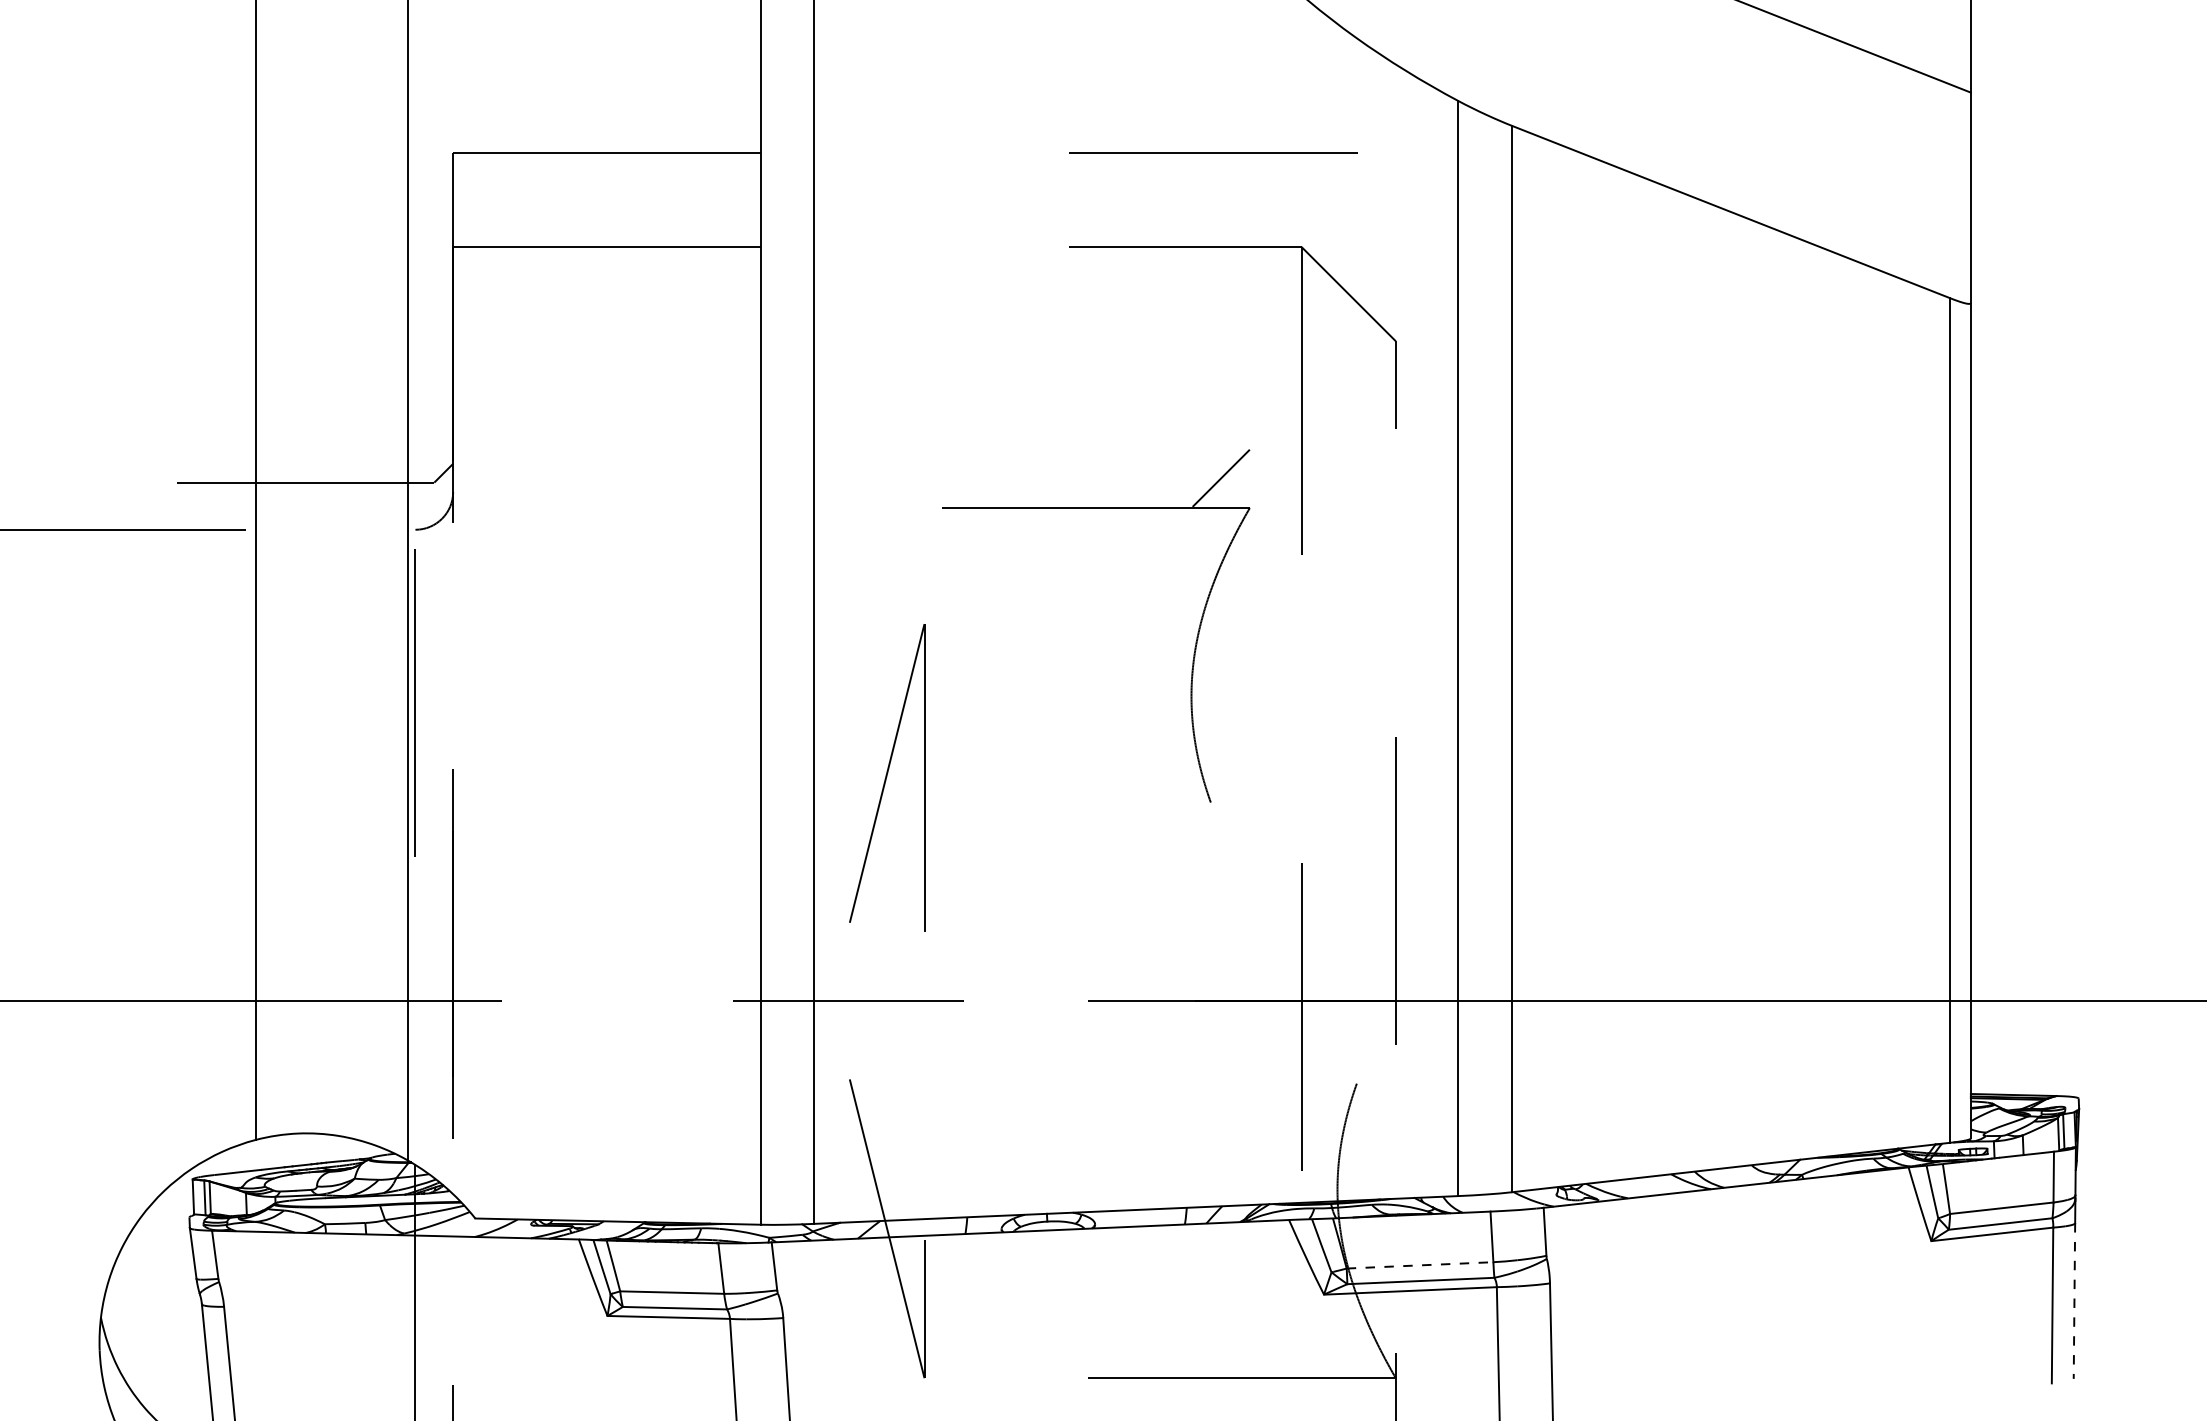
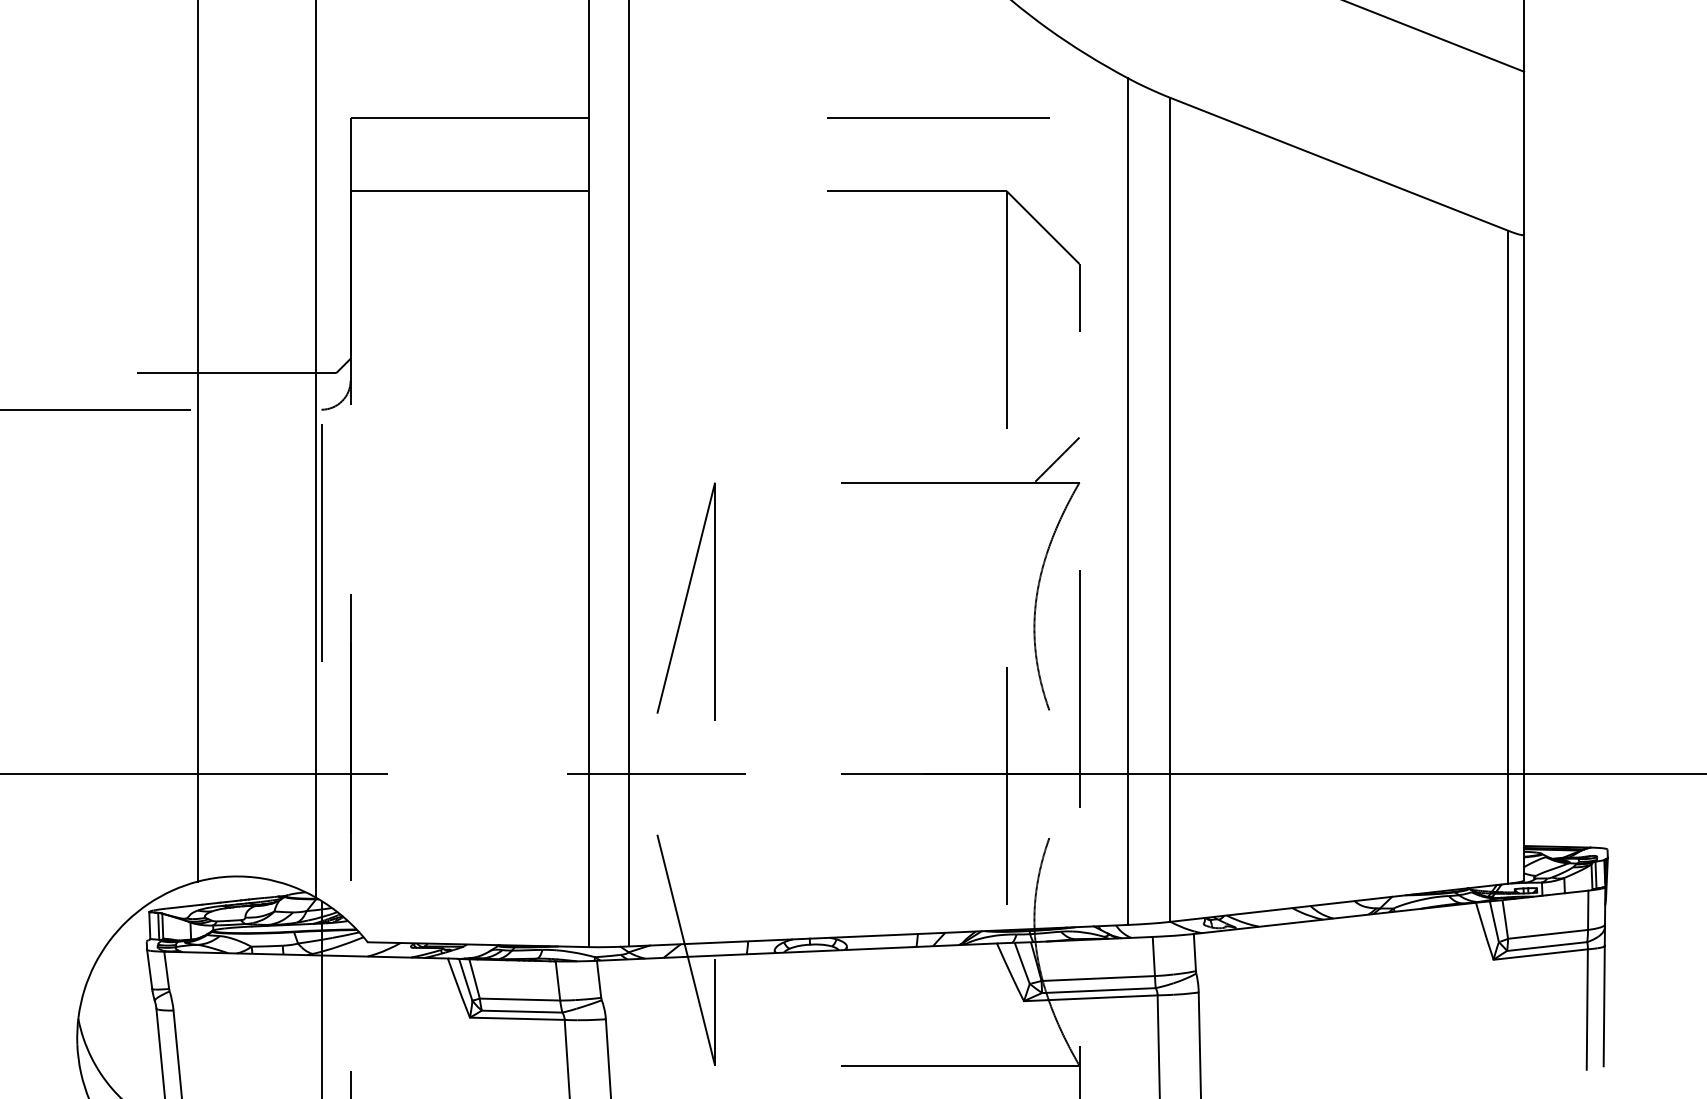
part: (1195, 641) -> (1037, 585), moved
line: (1420, 1265) -> (1098, 978), dashed -> solid
line: (2074, 1301) -> (1604, 1006), dashed -> solid

